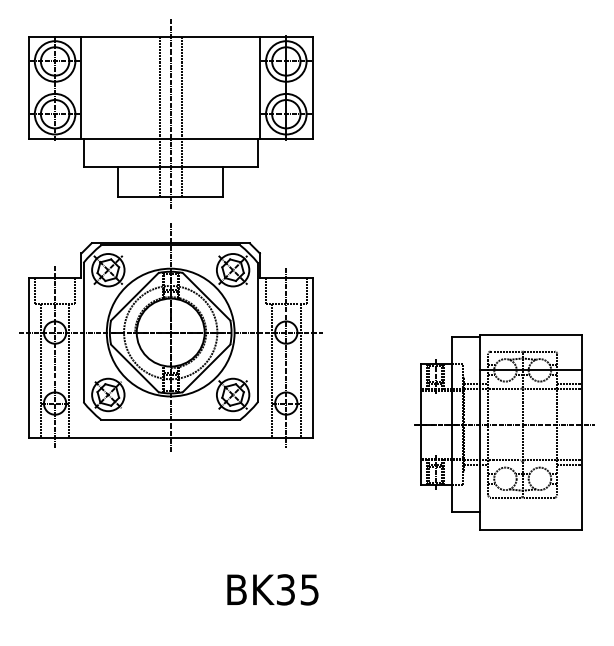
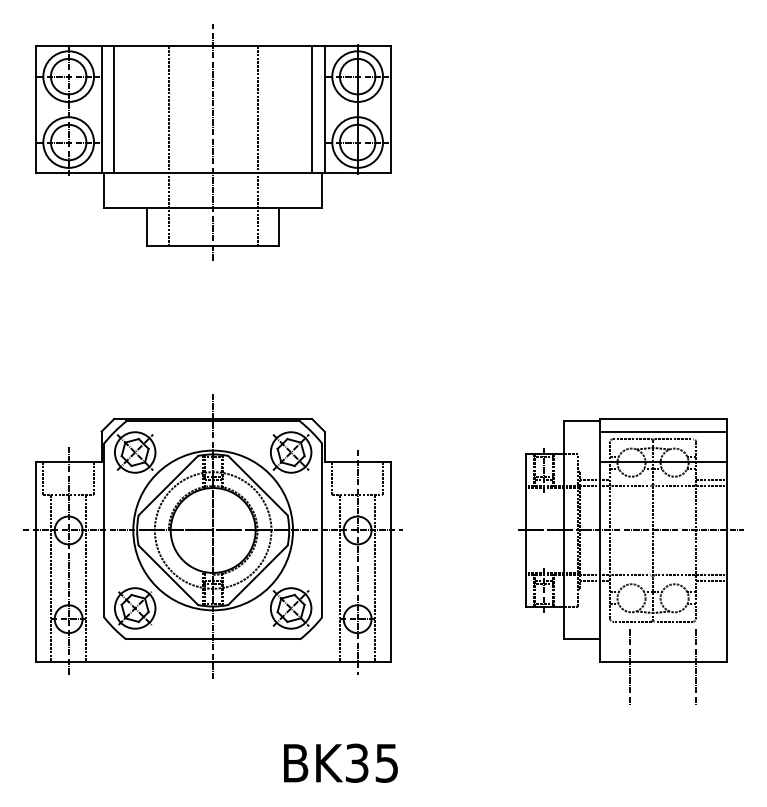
line: (91, 87) -> (114, 109), added
line: (249, 87) -> (311, 109), added
line: (160, 117) -> (169, 146), moved
line: (182, 117) -> (257, 146), moved
part: (170, 337) -> (212, 536), moved
line: (530, 345) -> (662, 431), added
line: (504, 533) -> (630, 666), added
line: (557, 533) -> (696, 666), added
text: (272, 589) -> (340, 762), moved

